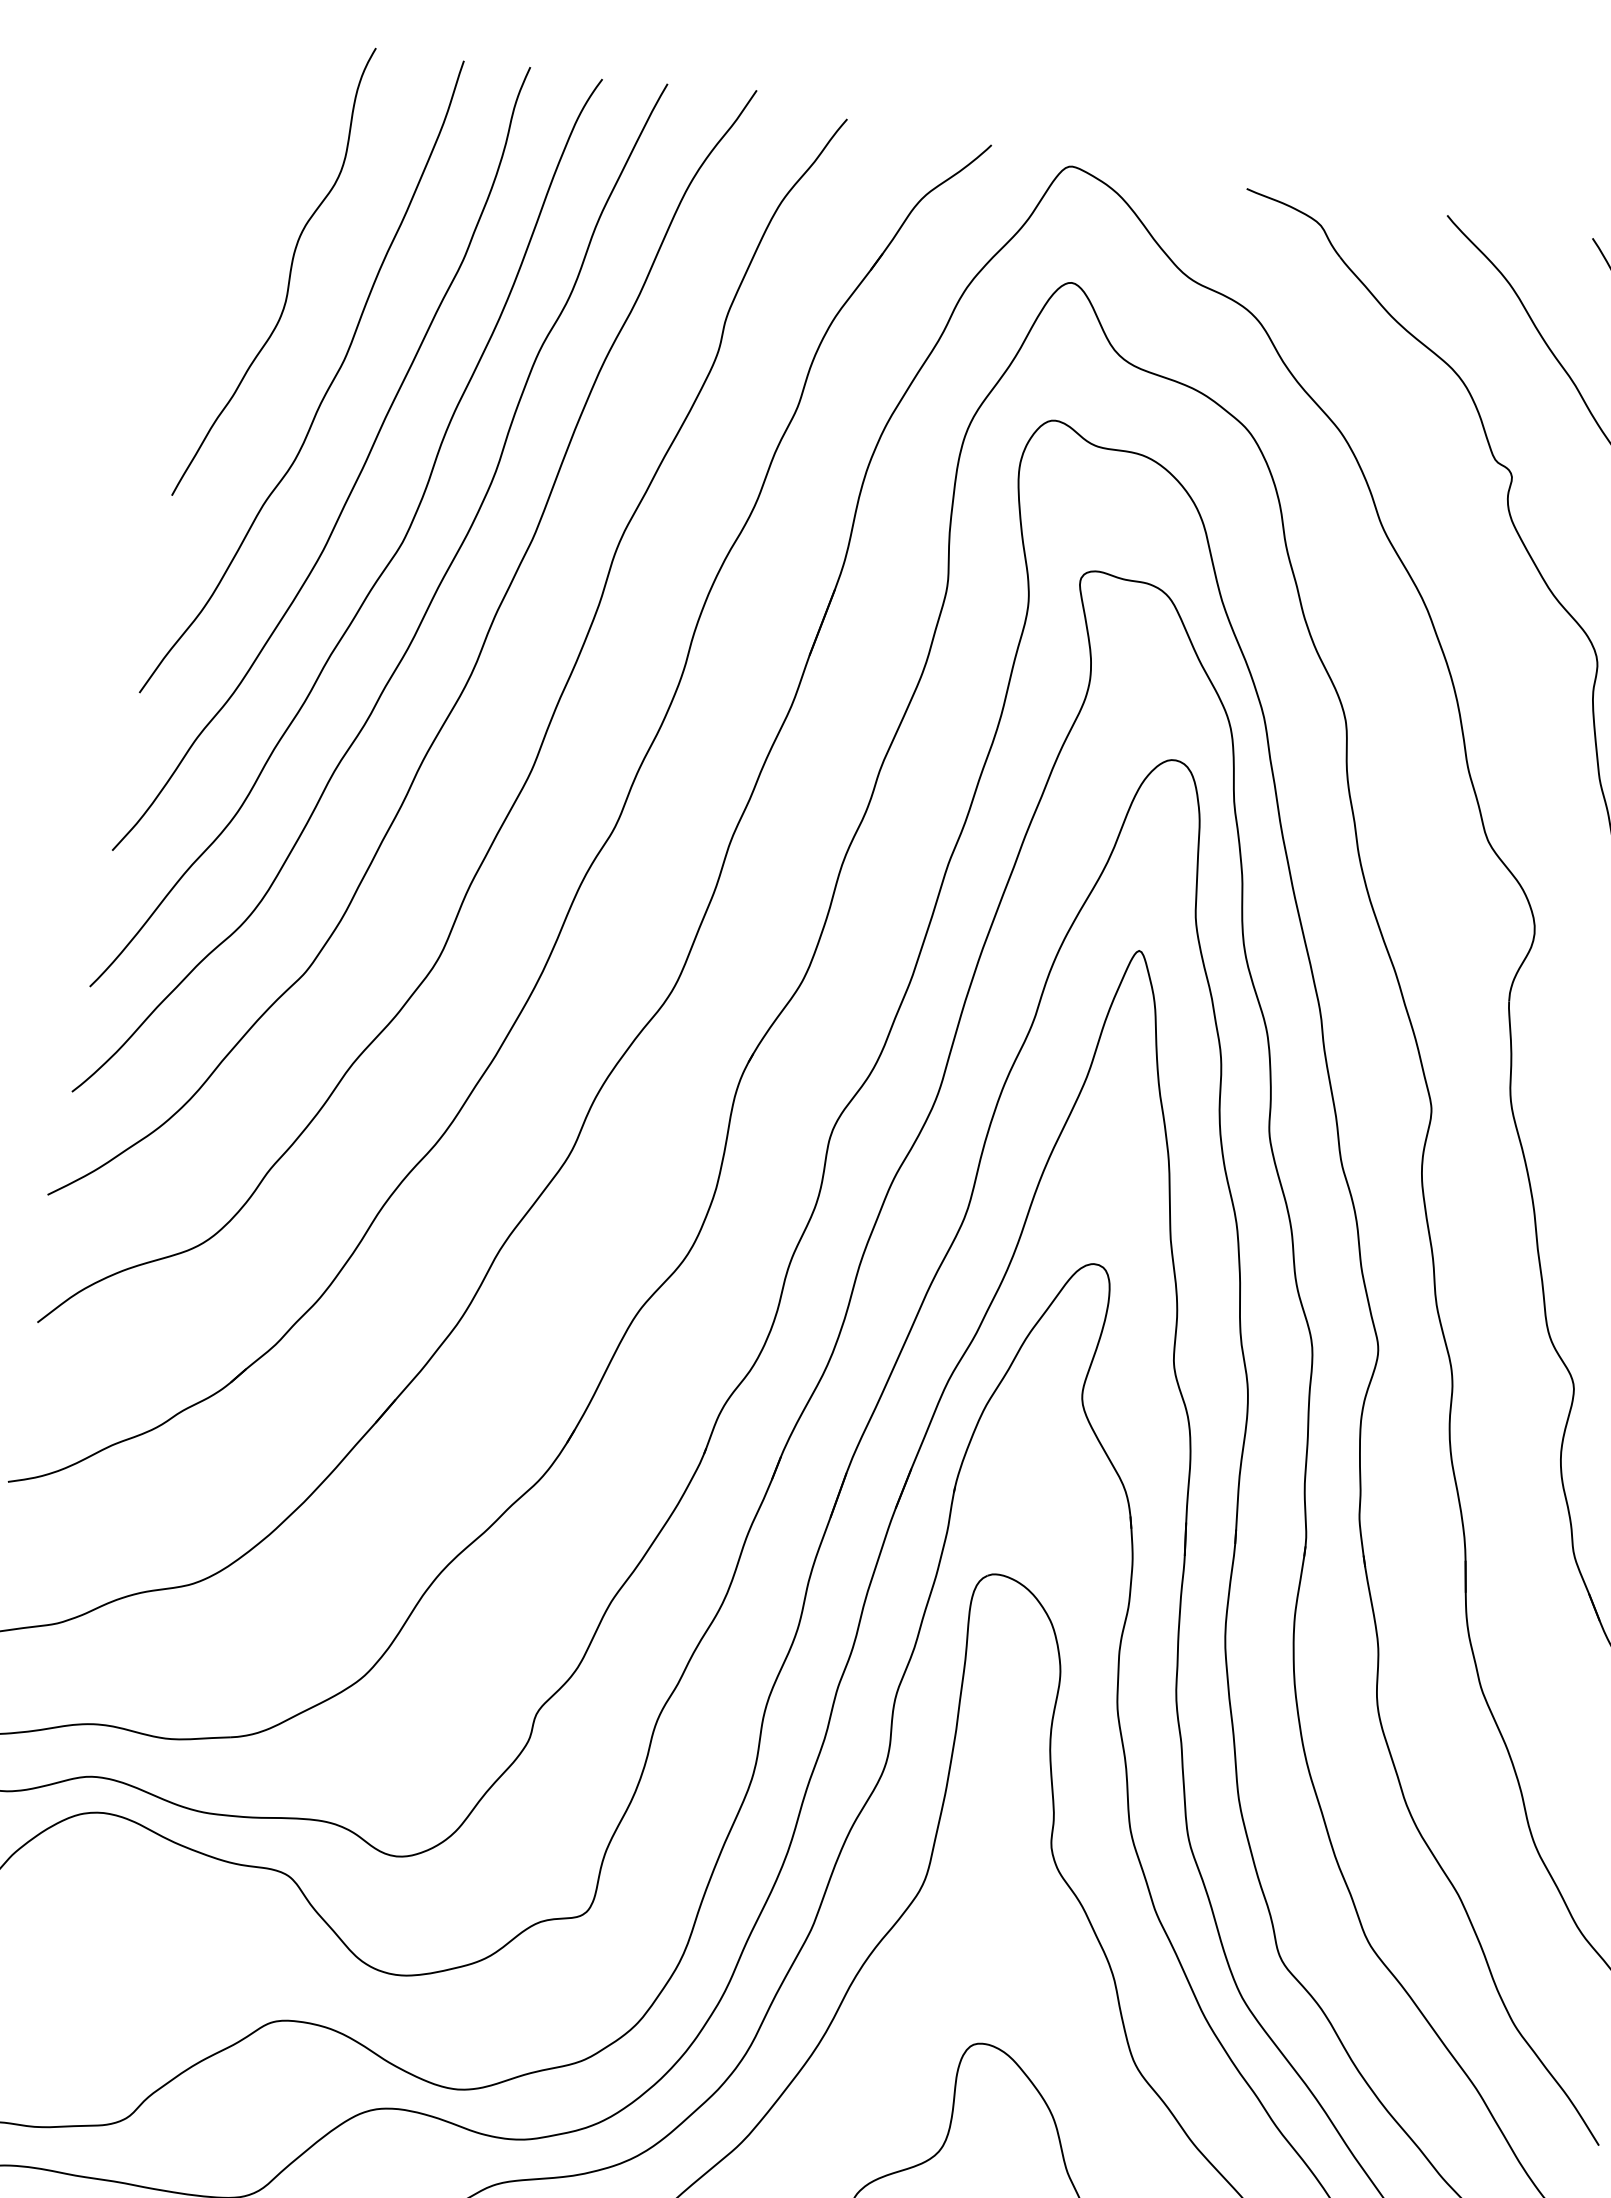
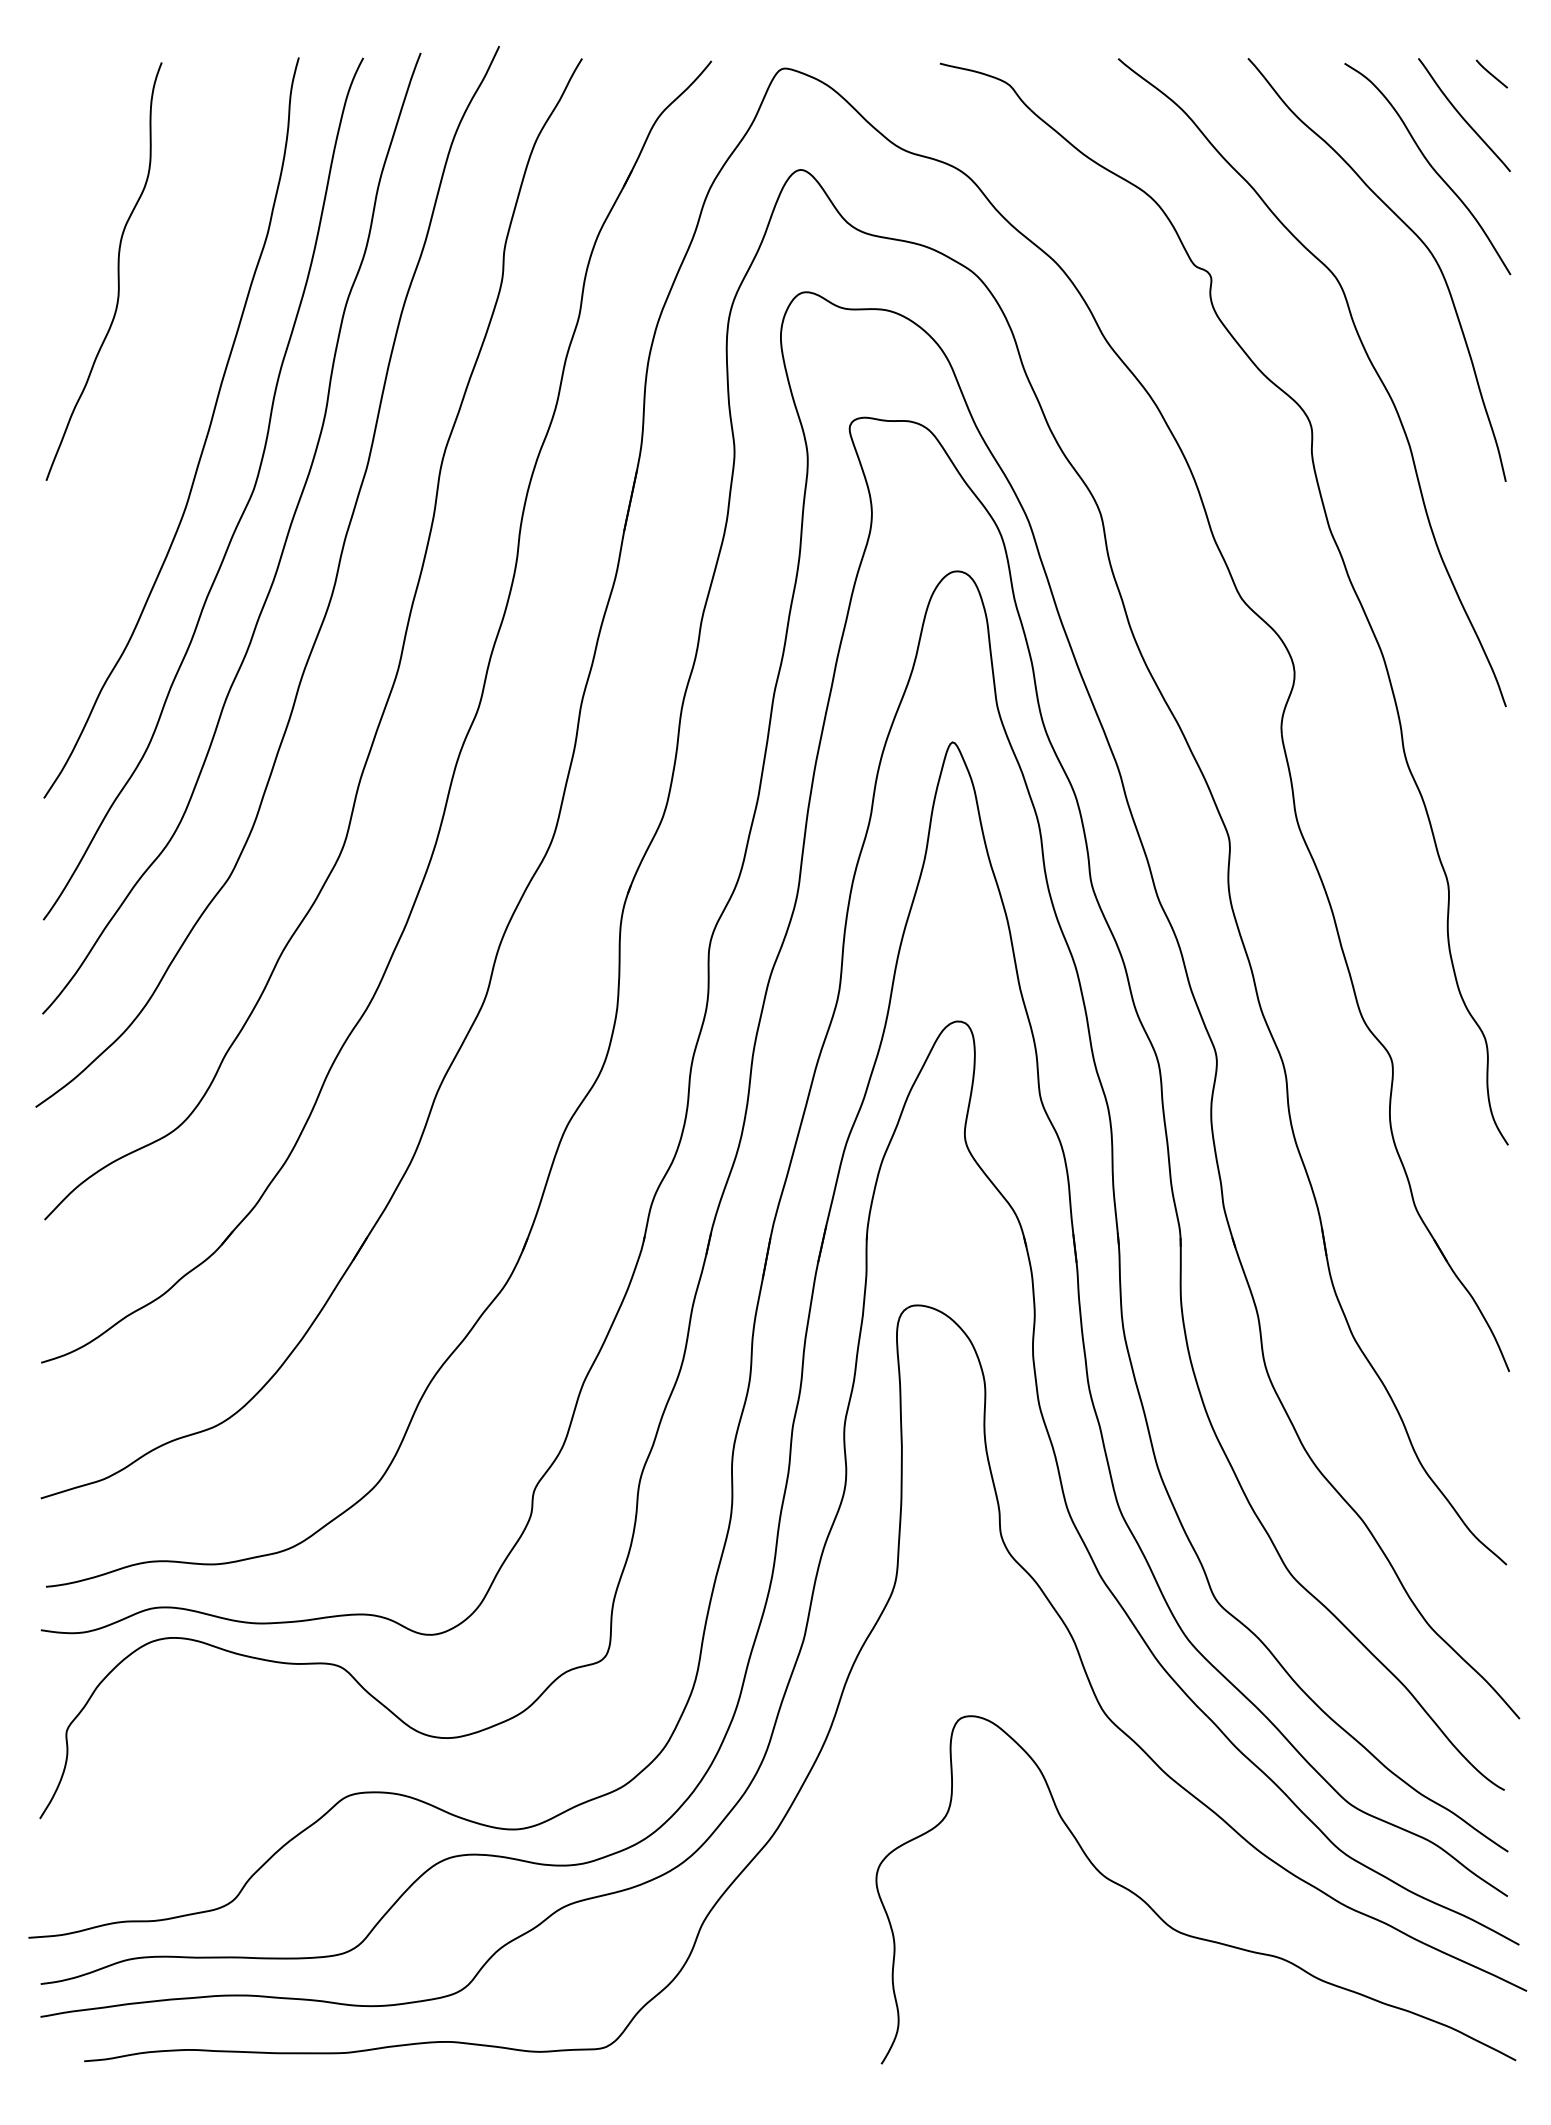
curve: (326, 389) -> (166, 366), removed

